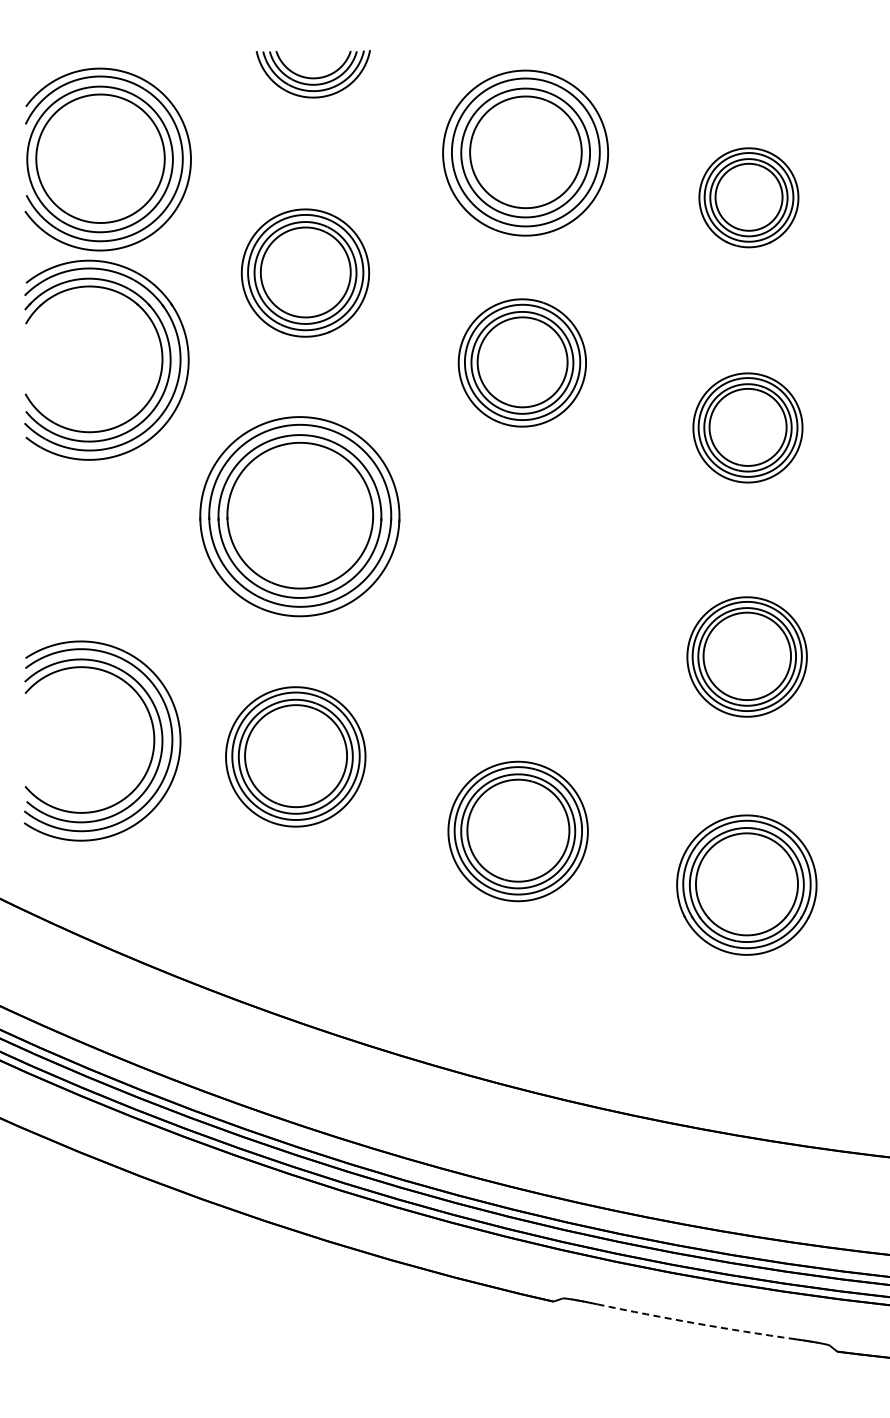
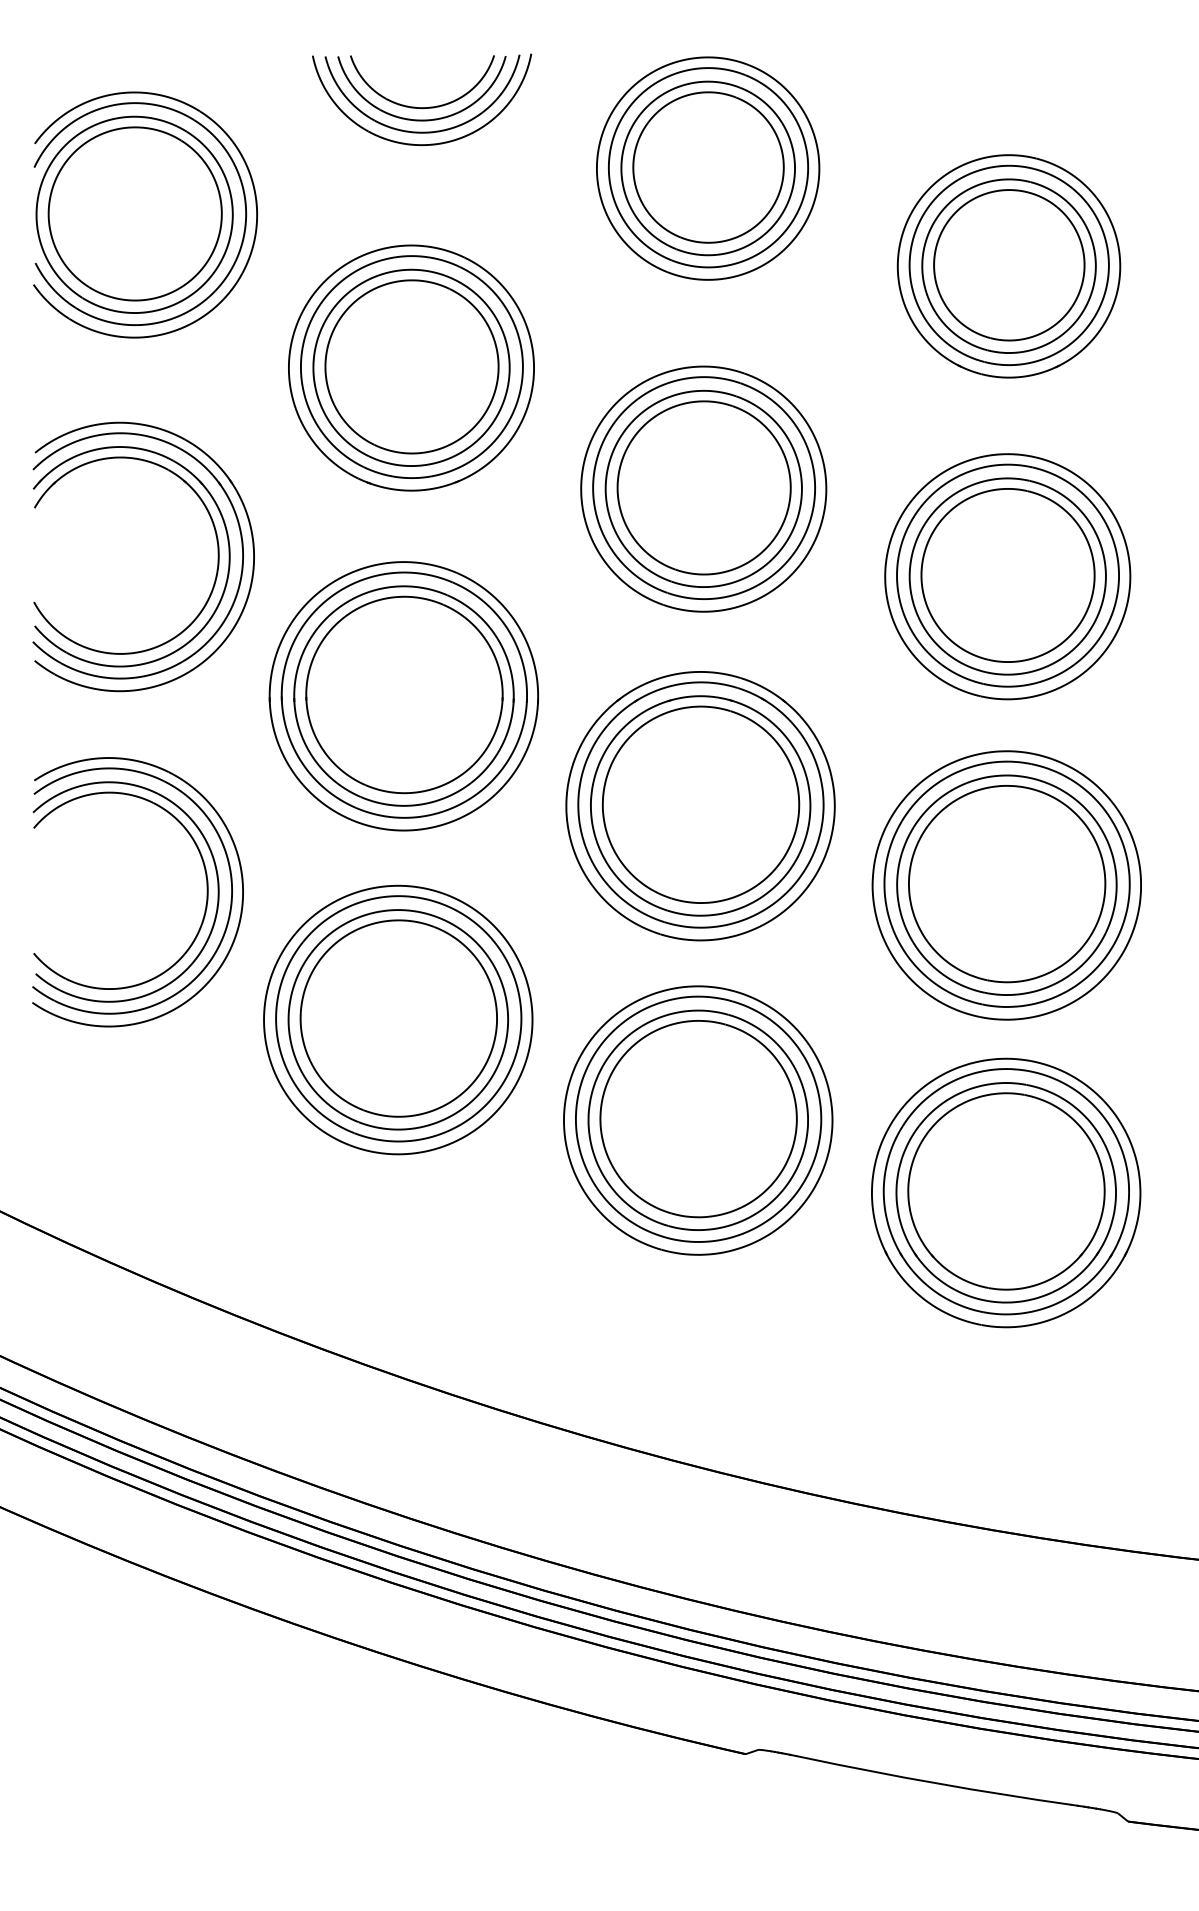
part: (313, 73) -> (422, 99), size x1.43
part: (525, 152) -> (707, 167), moved
part: (748, 197) -> (1008, 266), size x1.67
part: (305, 272) -> (411, 367), size x1.43
part: (160, 349) -> (216, 542), moved
part: (522, 362) -> (703, 488), size x1.43
part: (747, 427) -> (1007, 576), size x1.67
part: (519, 597) -> (699, 805), added
part: (746, 656) -> (1005, 884), size x1.67
part: (152, 731) -> (205, 879), moved
part: (295, 756) -> (398, 1019), size x1.43
part: (517, 831) -> (697, 1120), size x1.43
part: (746, 884) -> (1005, 1192), size x1.43
arc: (695, 1323) -> (937, 1783), dashed -> solid

